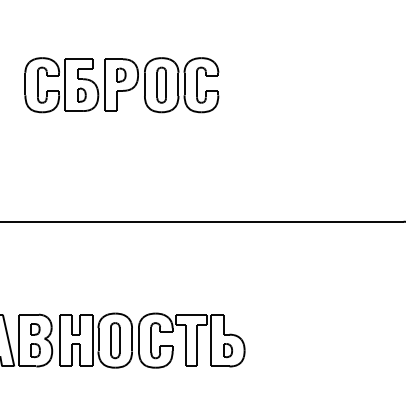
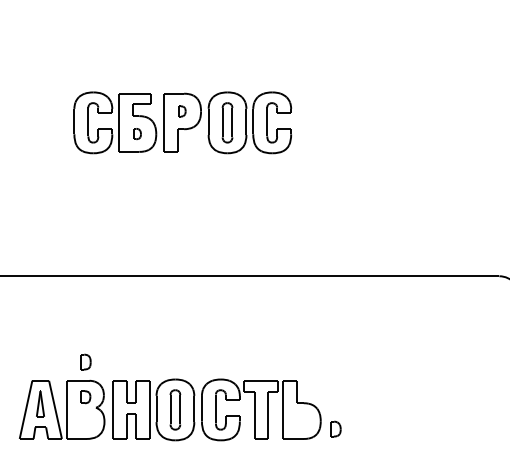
part: (121, 75) -> (182, 111), size x0.7
part: (81, 94) -> (137, 133), size x0.7
part: (35, 350) -> (85, 361), moved
part: (227, 350) -> (335, 428), moved

